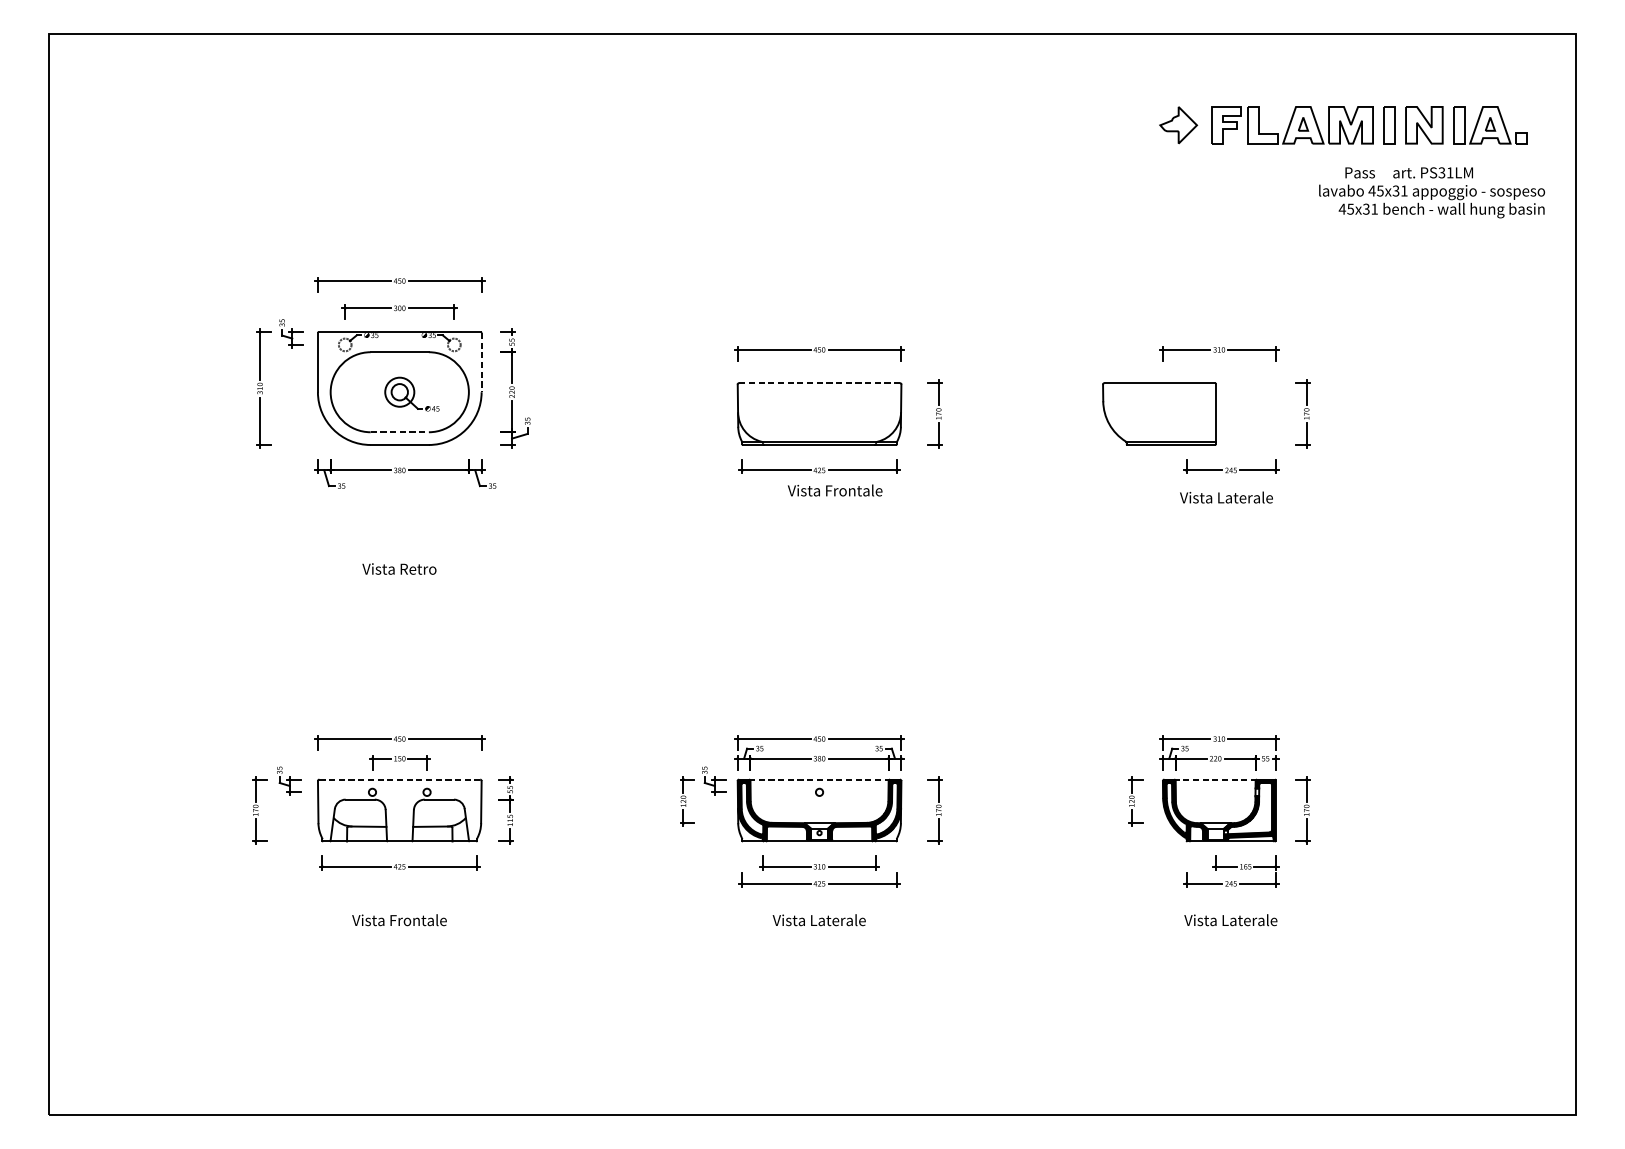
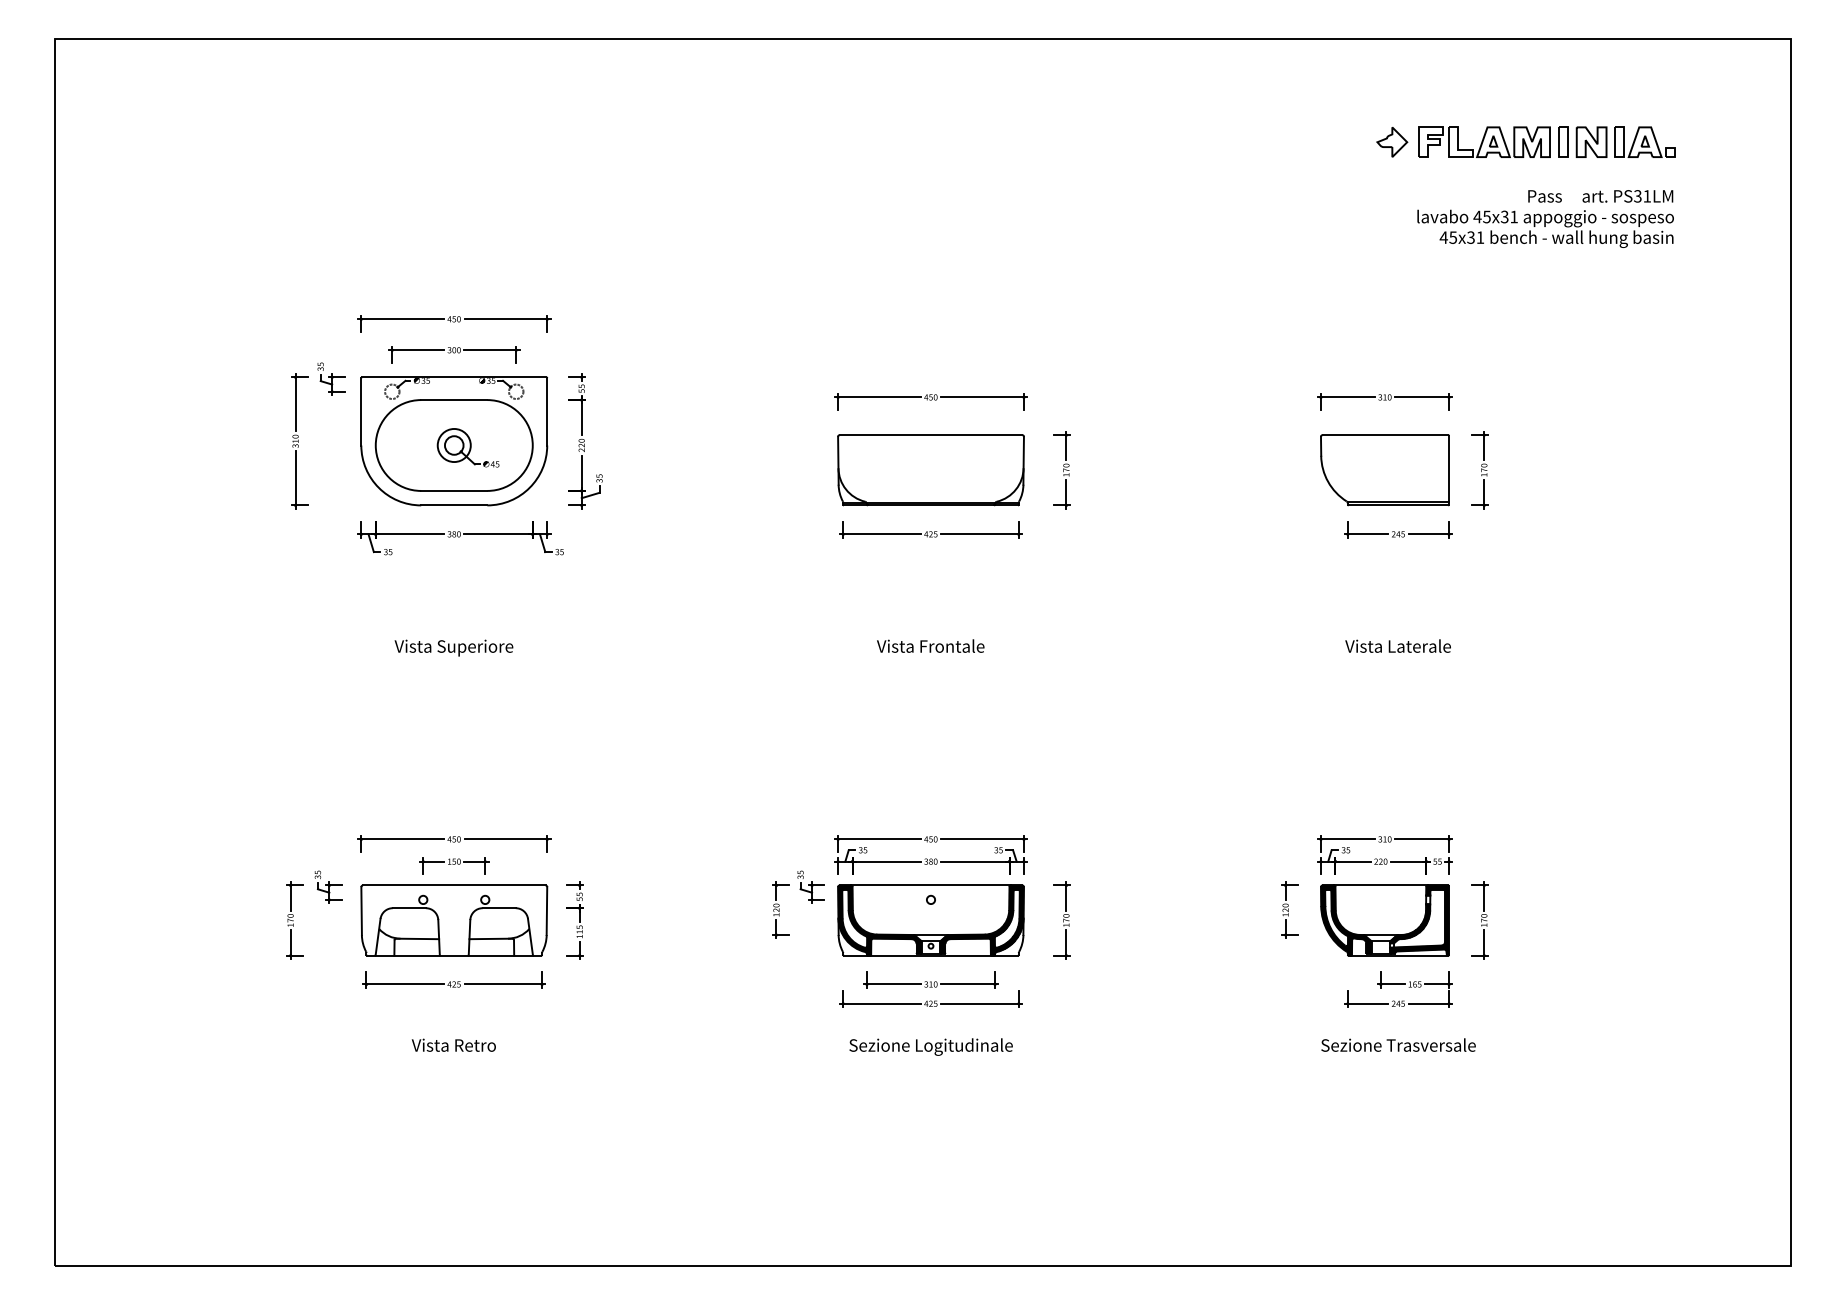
part: (1343, 124) -> (1525, 141), size x0.71
text: (1431, 201) -> (1545, 228), moved
line: (481, 362) -> (547, 411), dashed -> solid
line: (819, 383) -> (931, 435), dashed -> solid
part: (1158, 414) -> (1384, 470), moved
line: (399, 431) -> (454, 490), dashed -> solid
text: (834, 489) -> (930, 645), moved
text: (1225, 497) -> (1397, 645), moved
text: (399, 570) -> (453, 647), Vista Retro -> Vista Superiore
line: (399, 779) -> (454, 885), dashed -> solid
line: (819, 779) -> (931, 885), dashed -> solid
line: (1215, 779) -> (1380, 885), dashed -> solid
text: (399, 919) -> (453, 1044), Vista Frontale -> Vista Retro
text: (1231, 919) -> (1398, 1044), Vista Laterale -> Sezione Trasversale
text: (819, 921) -> (930, 1046), Vista Laterale -> Sezione Logitudinale

